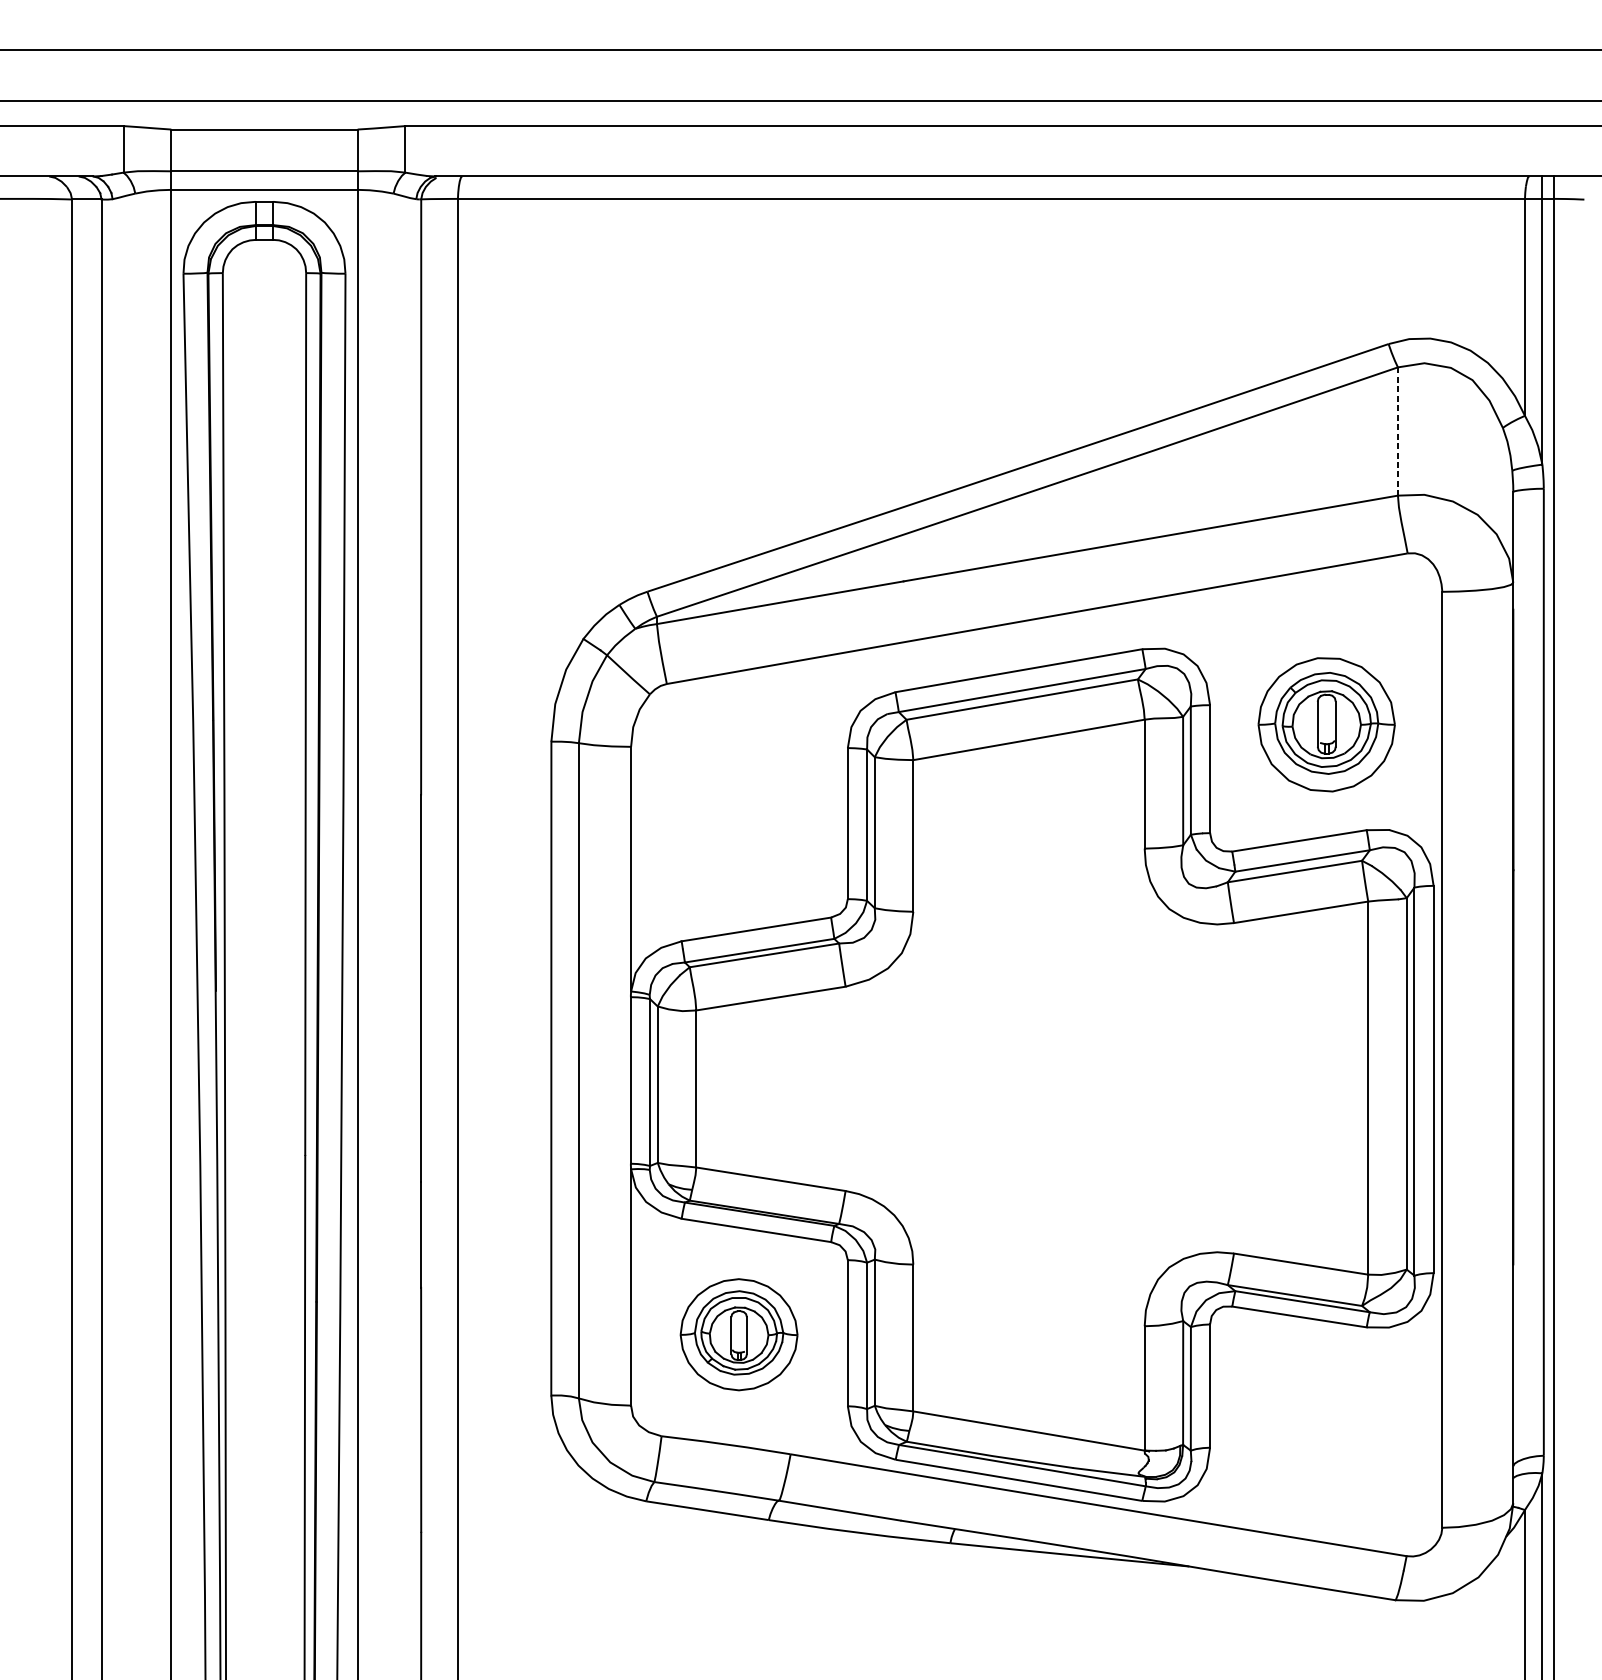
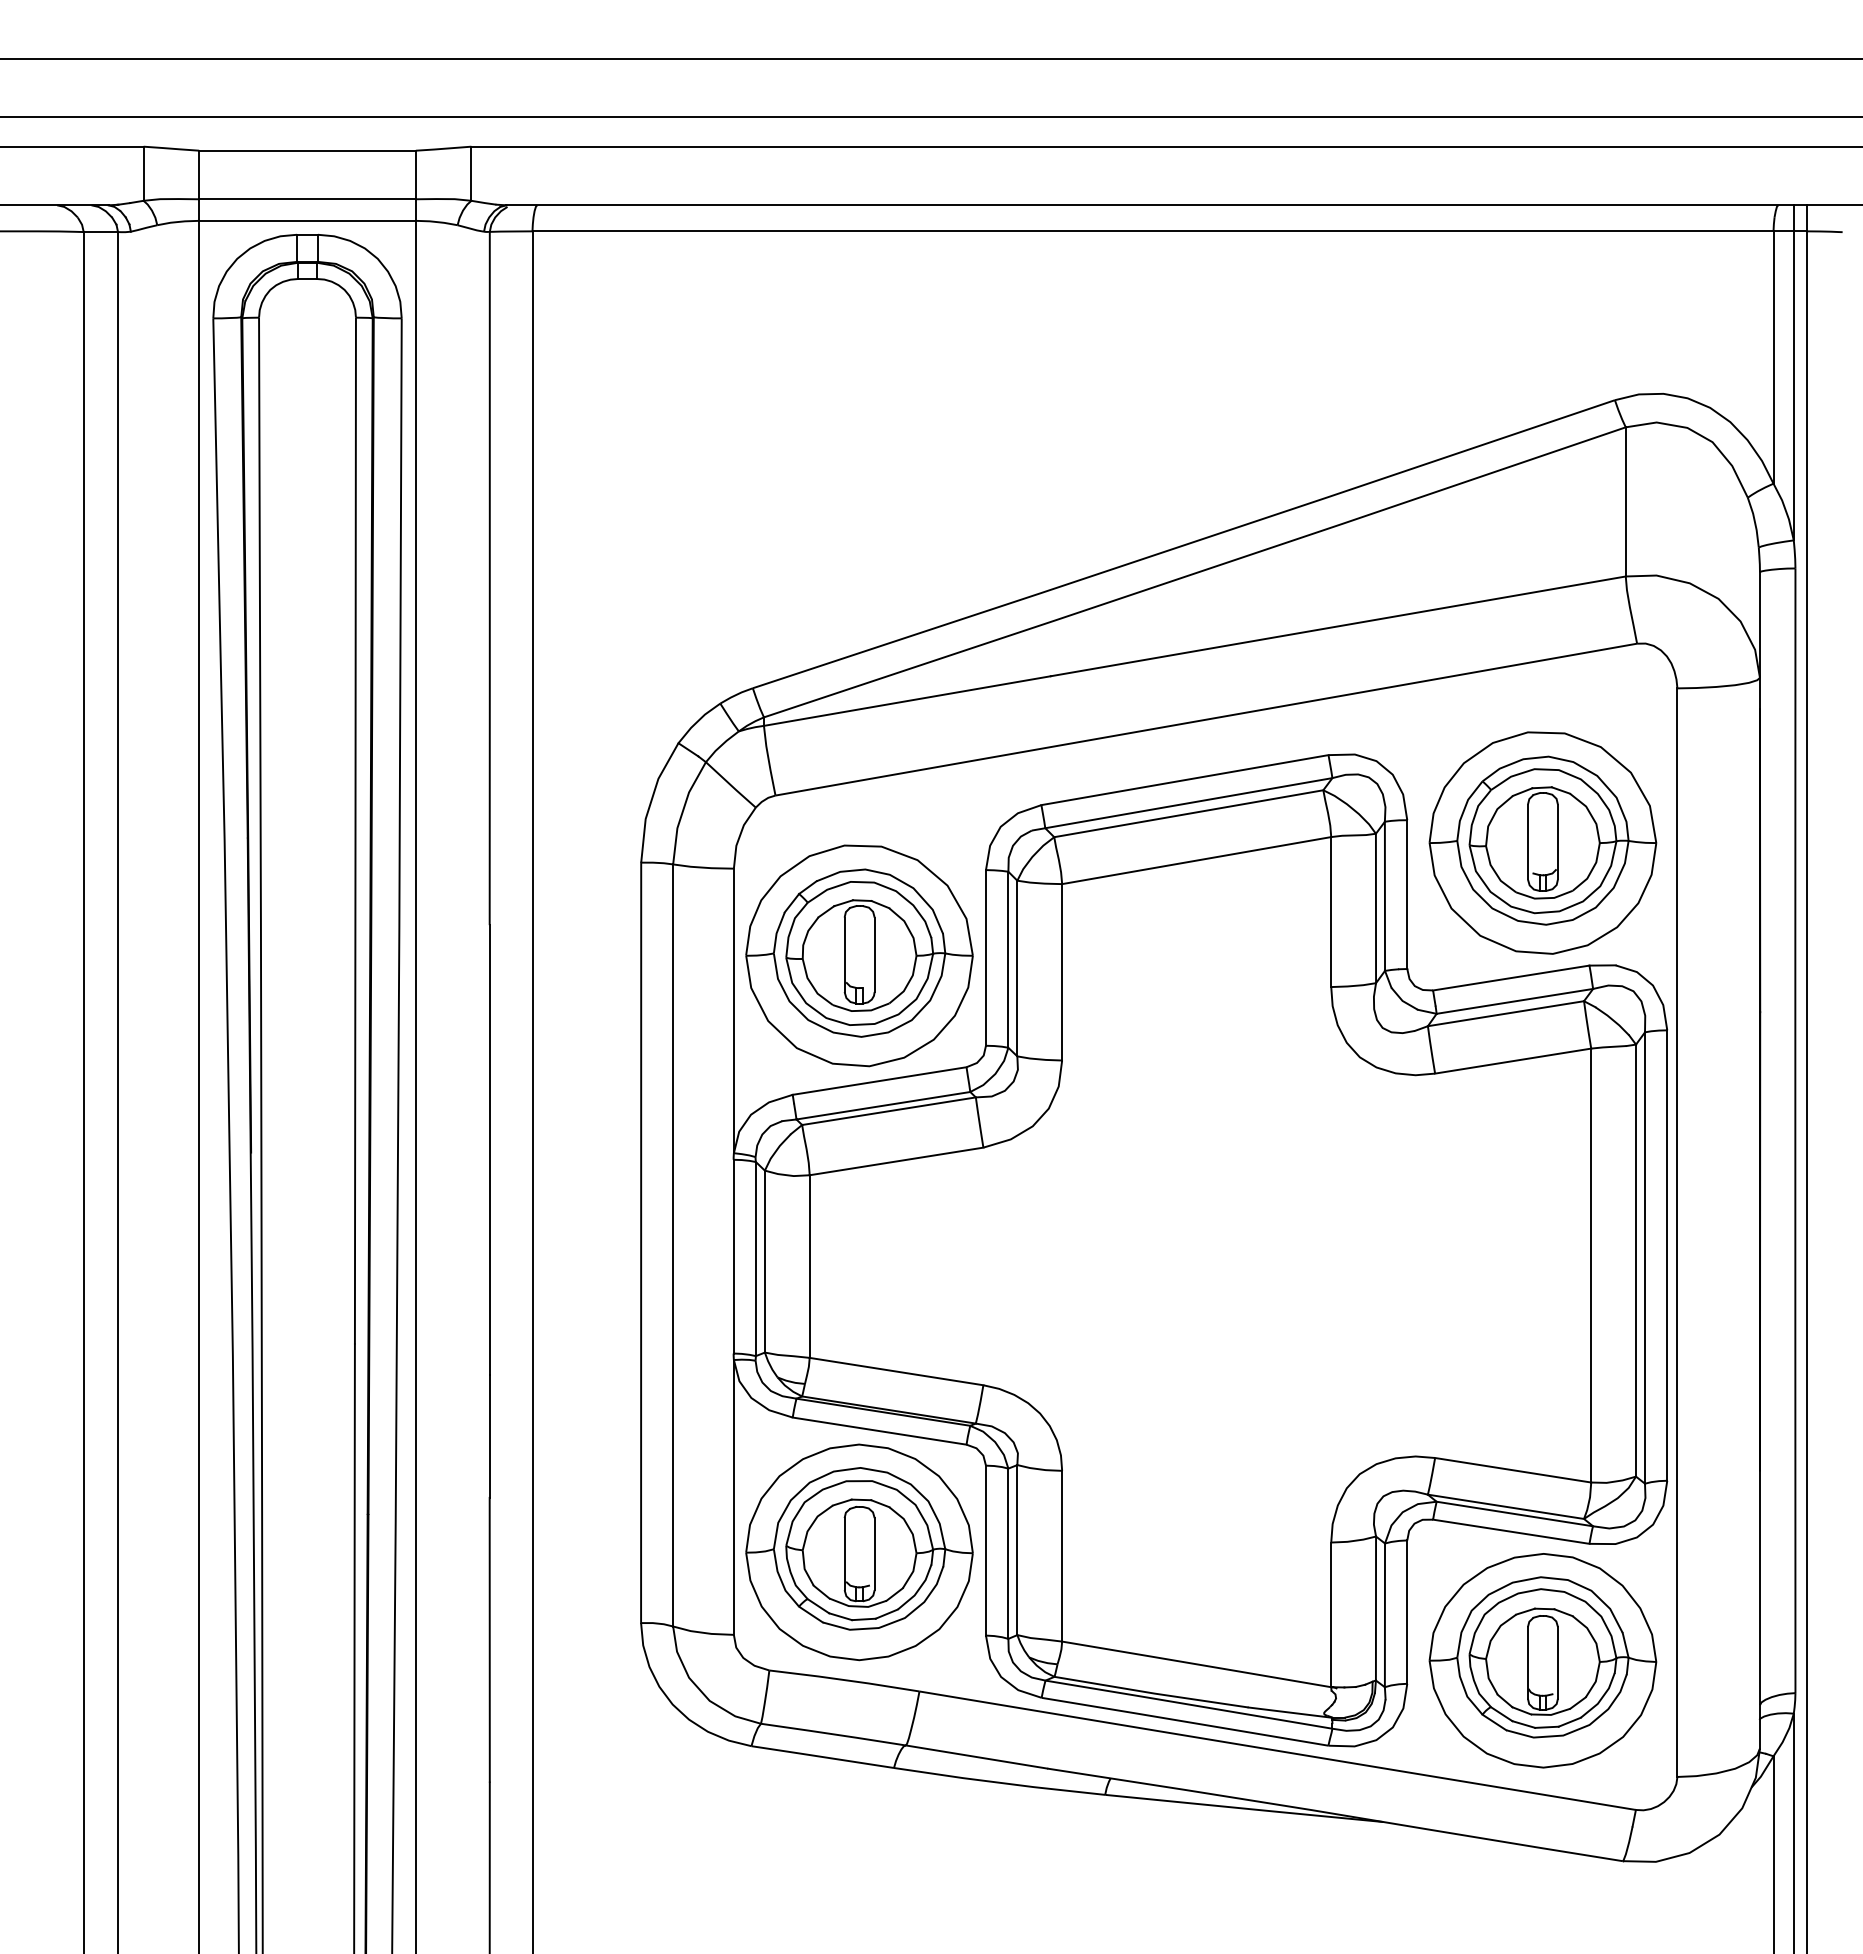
line: (1397, 431) -> (1625, 501), dashed -> solid
part: (1326, 724) -> (1542, 842), size x1.43
part: (739, 821) -> (859, 955), added
part: (739, 1334) -> (859, 1552), size x1.67
part: (1326, 1427) -> (1542, 1660), added

